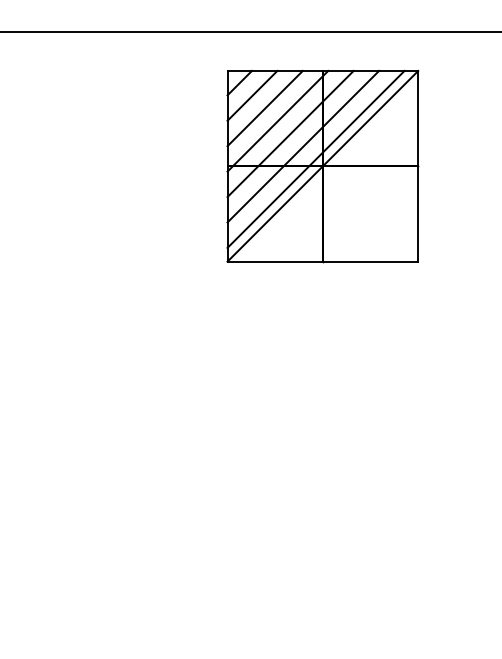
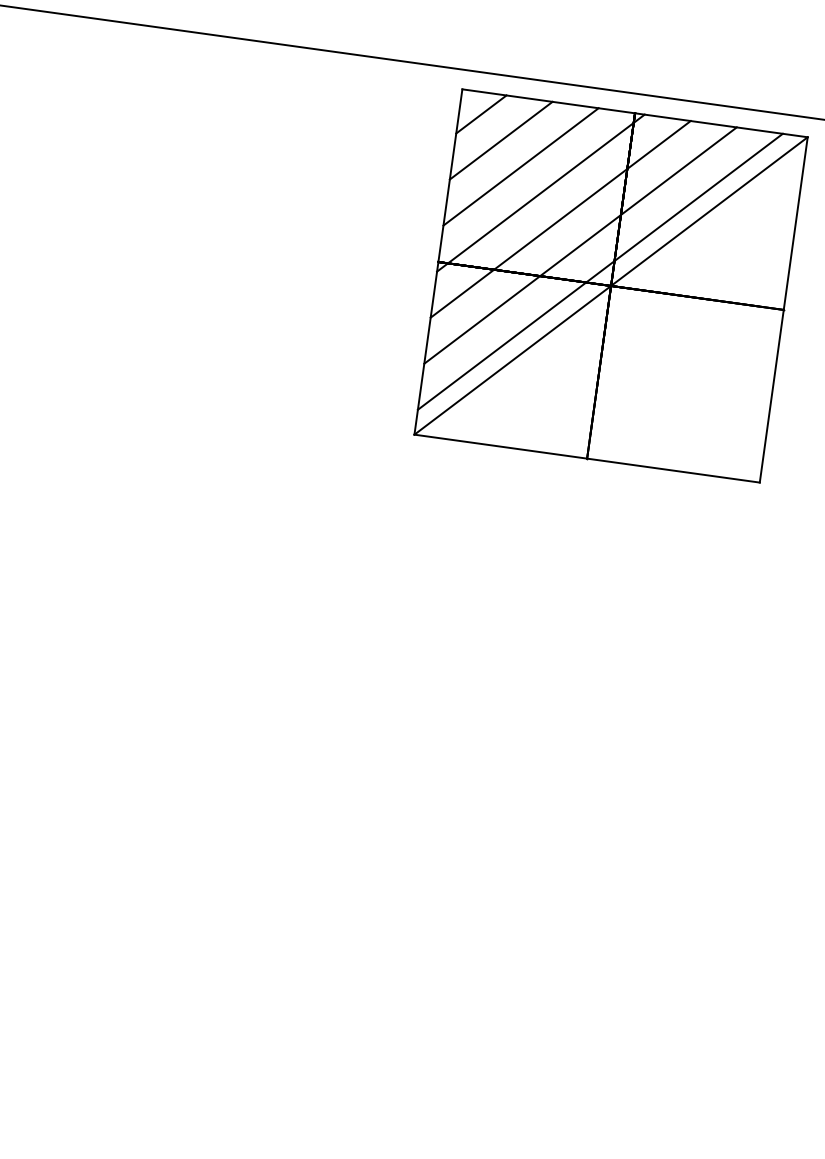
part: (322, 166) -> (610, 286), moved

